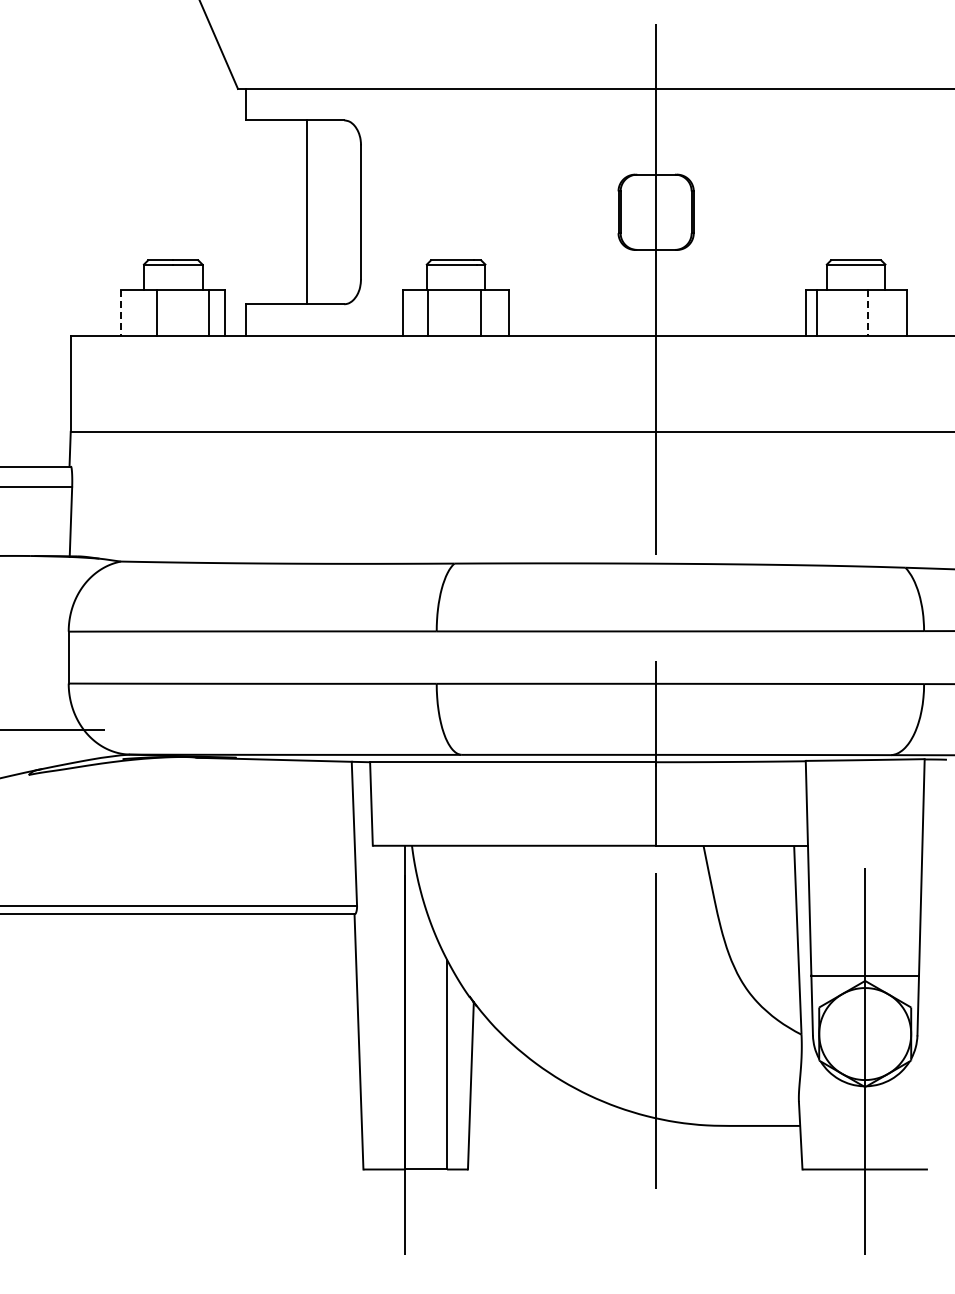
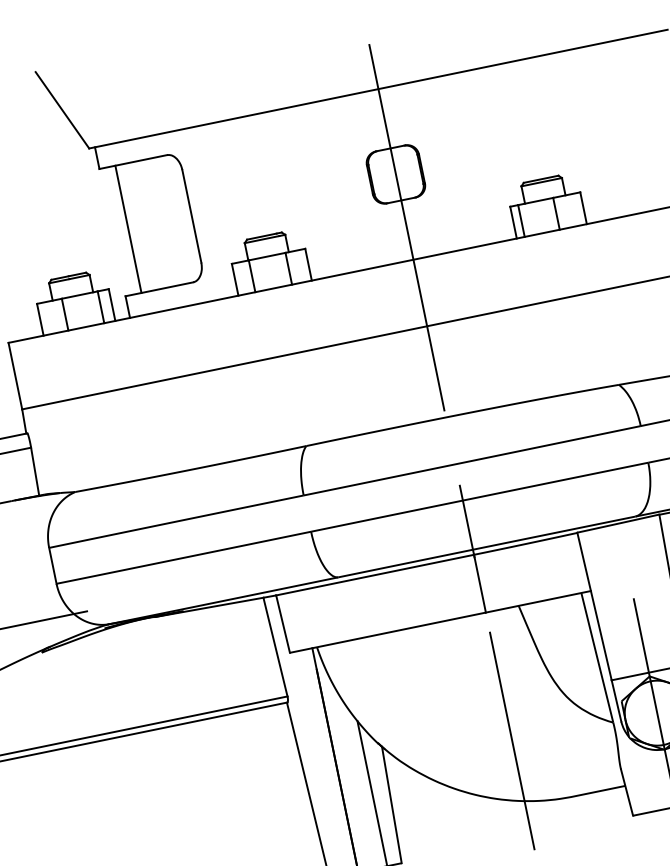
line: (307, 212) -> (128, 229), moved
line: (121, 312) -> (40, 319), dashed -> solid
line: (867, 312) -> (556, 213), dashed -> solid

